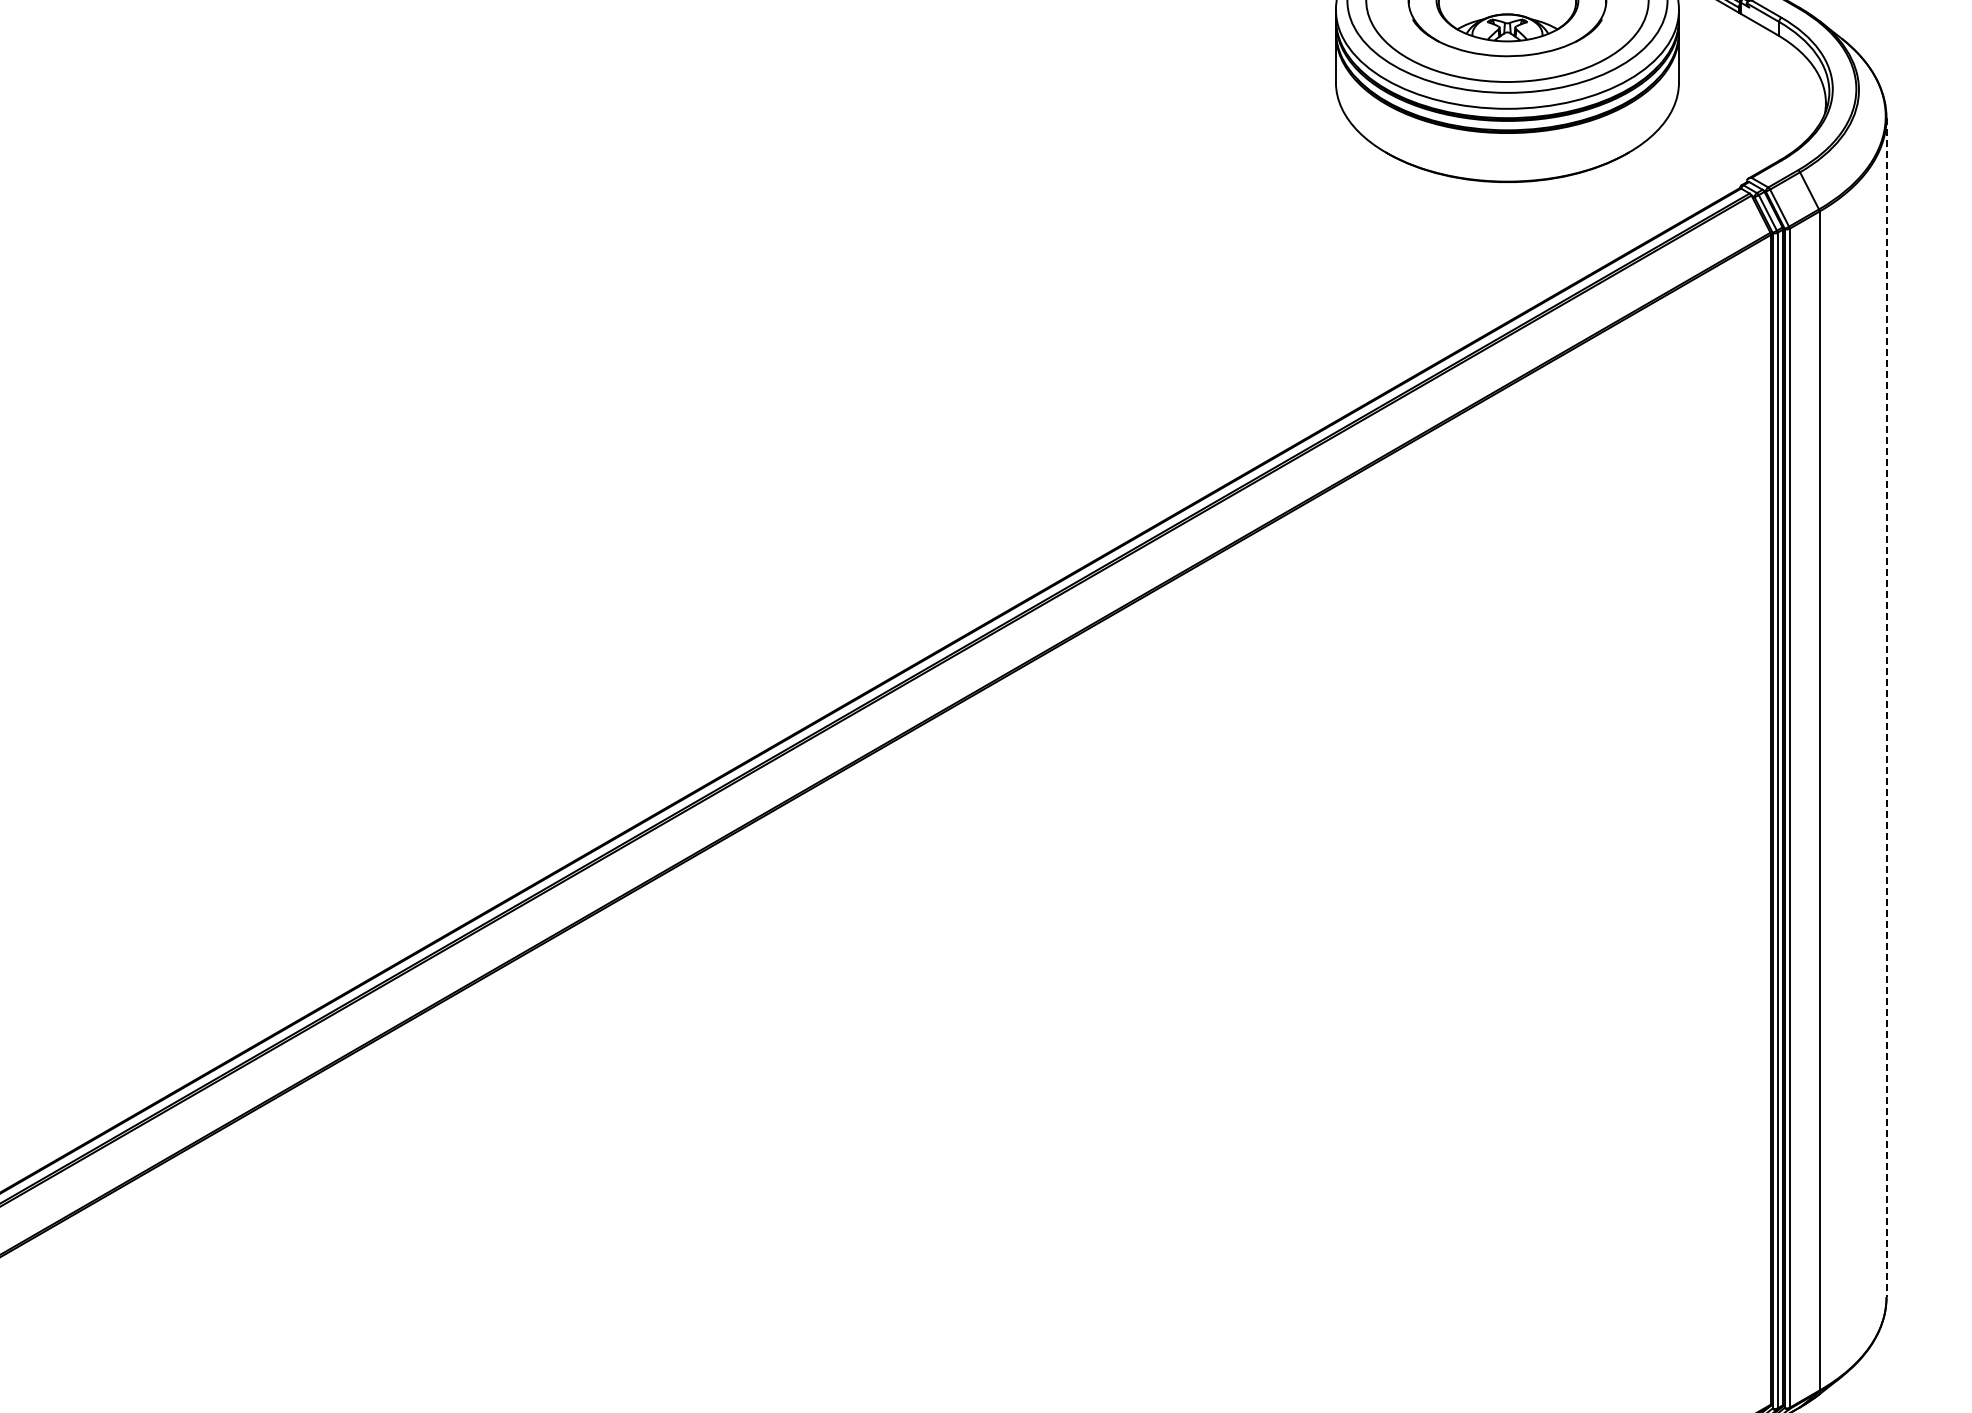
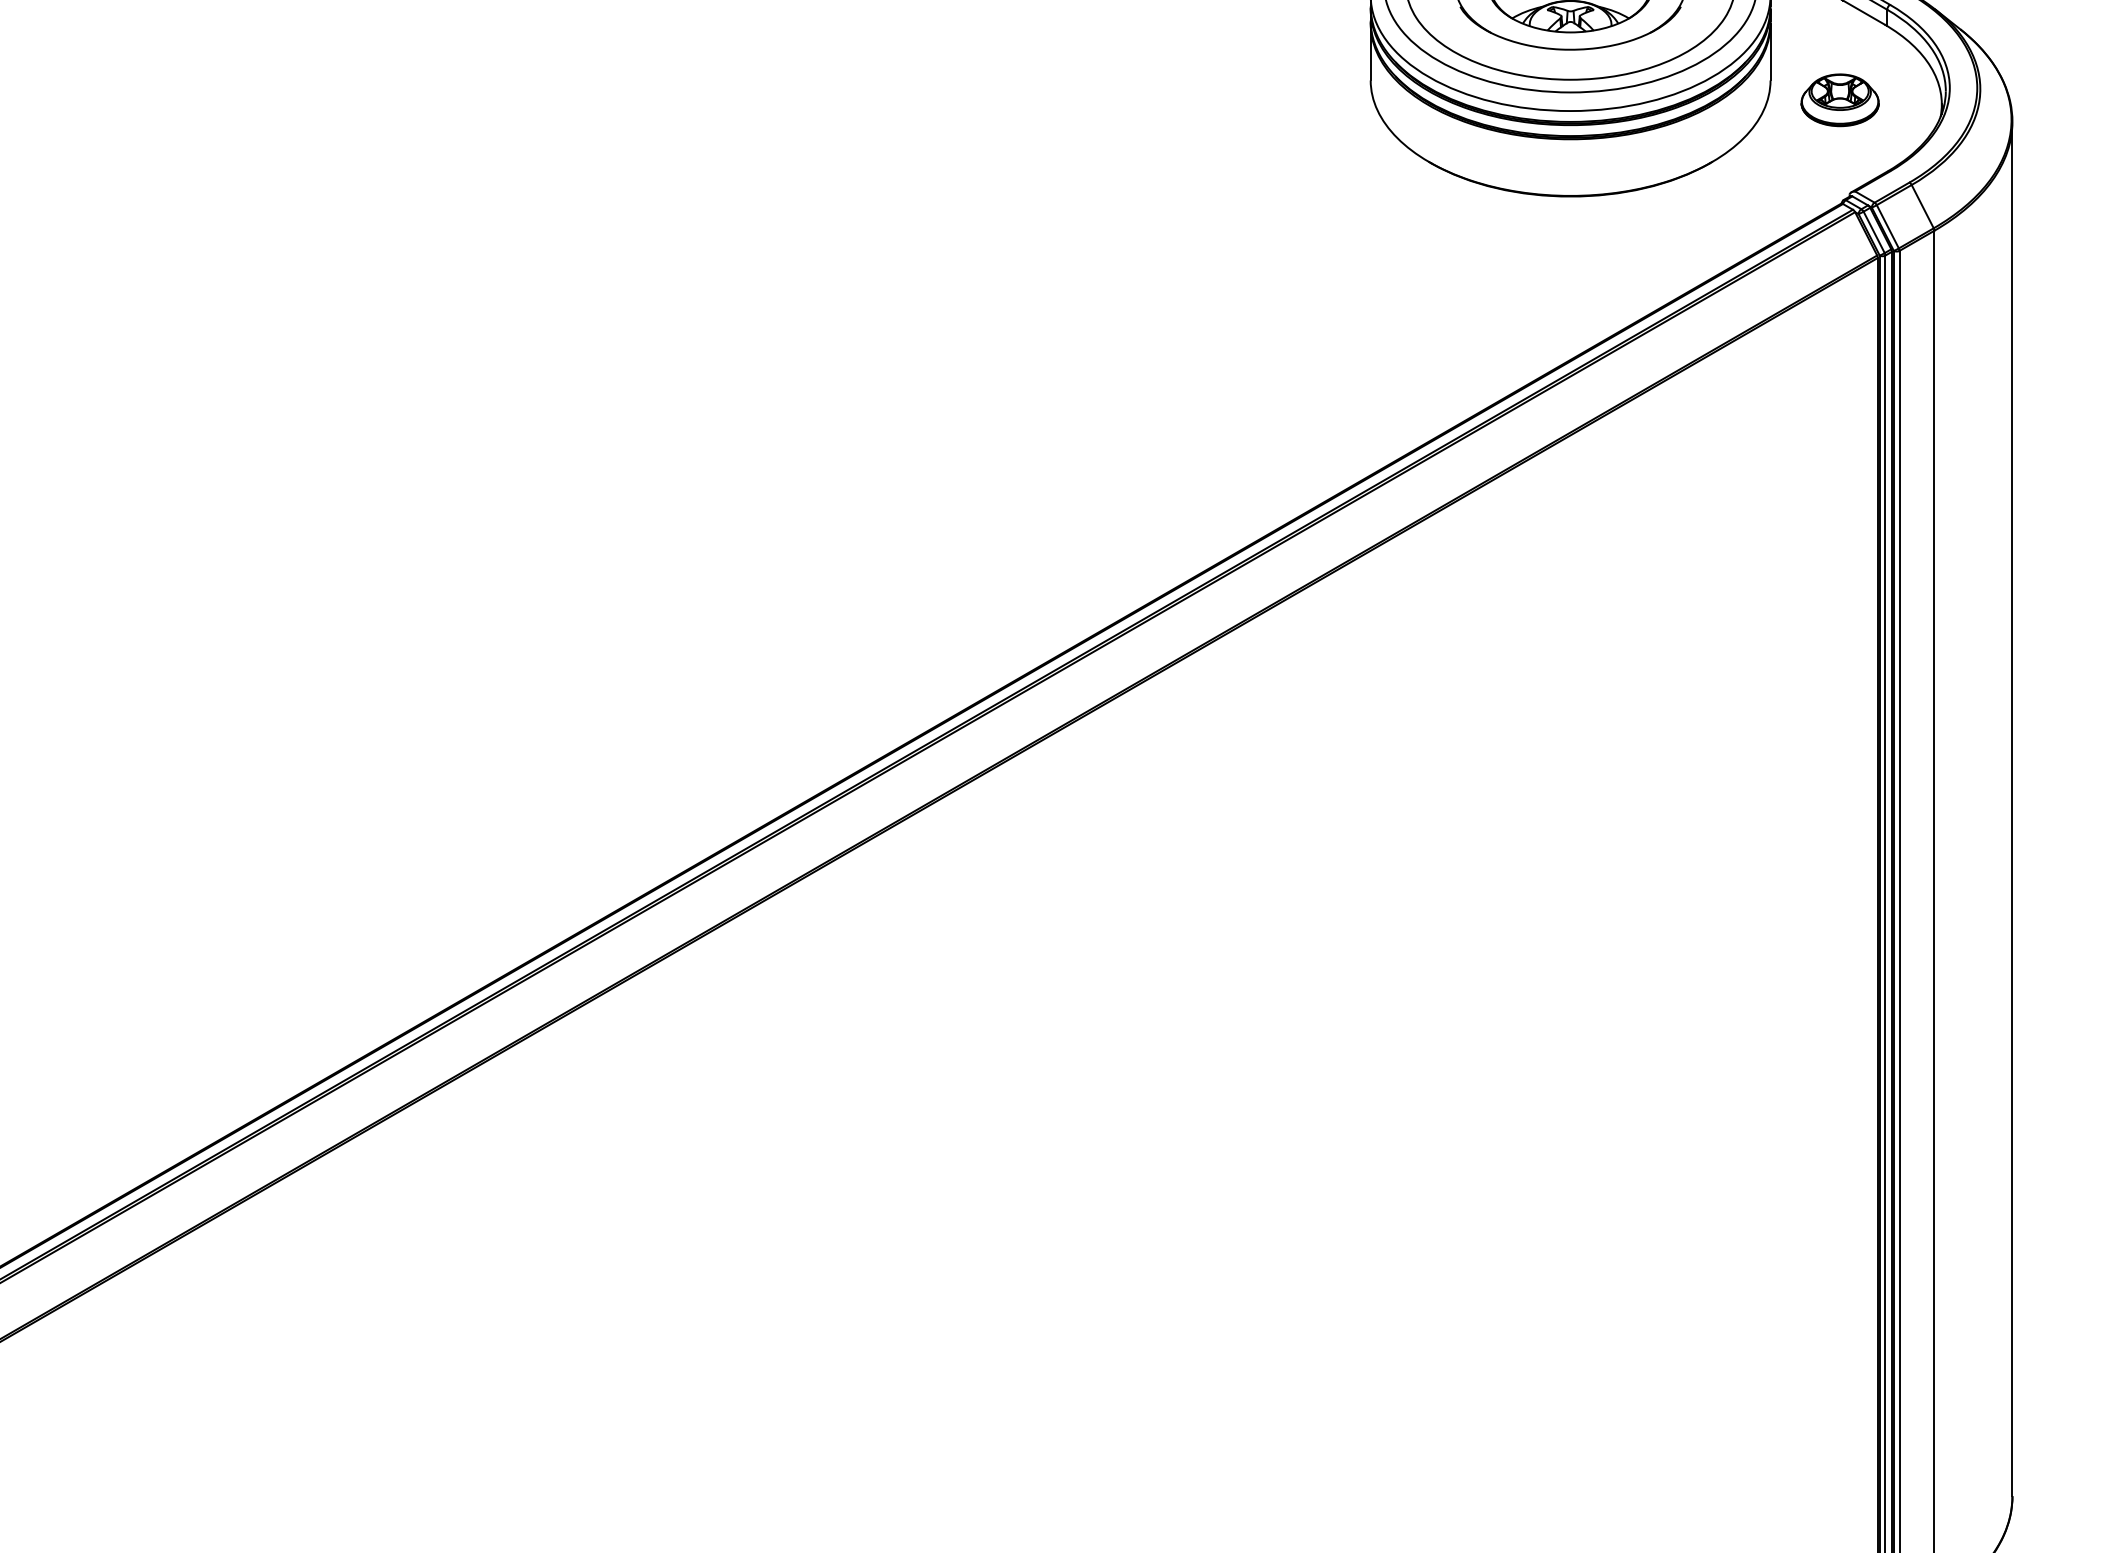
part: (1738, 99) -> (1839, 100), added
line: (1886, 708) -> (2012, 810), dashed -> solid

